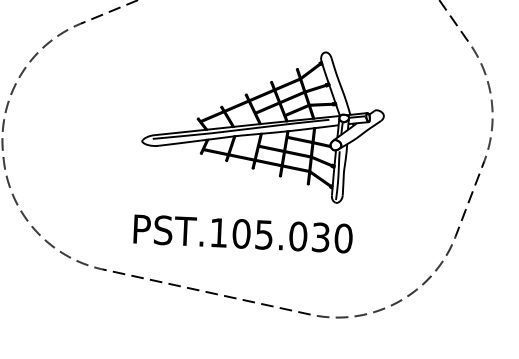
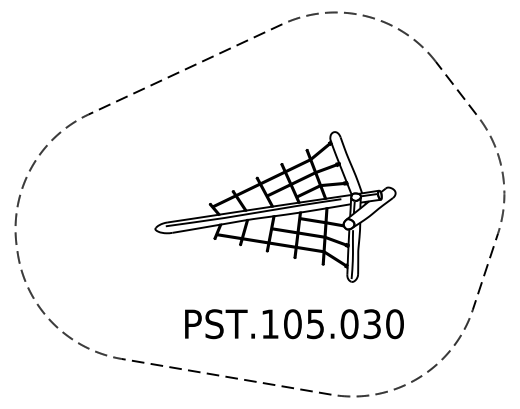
text: (243, 234) -> (294, 324), moved

